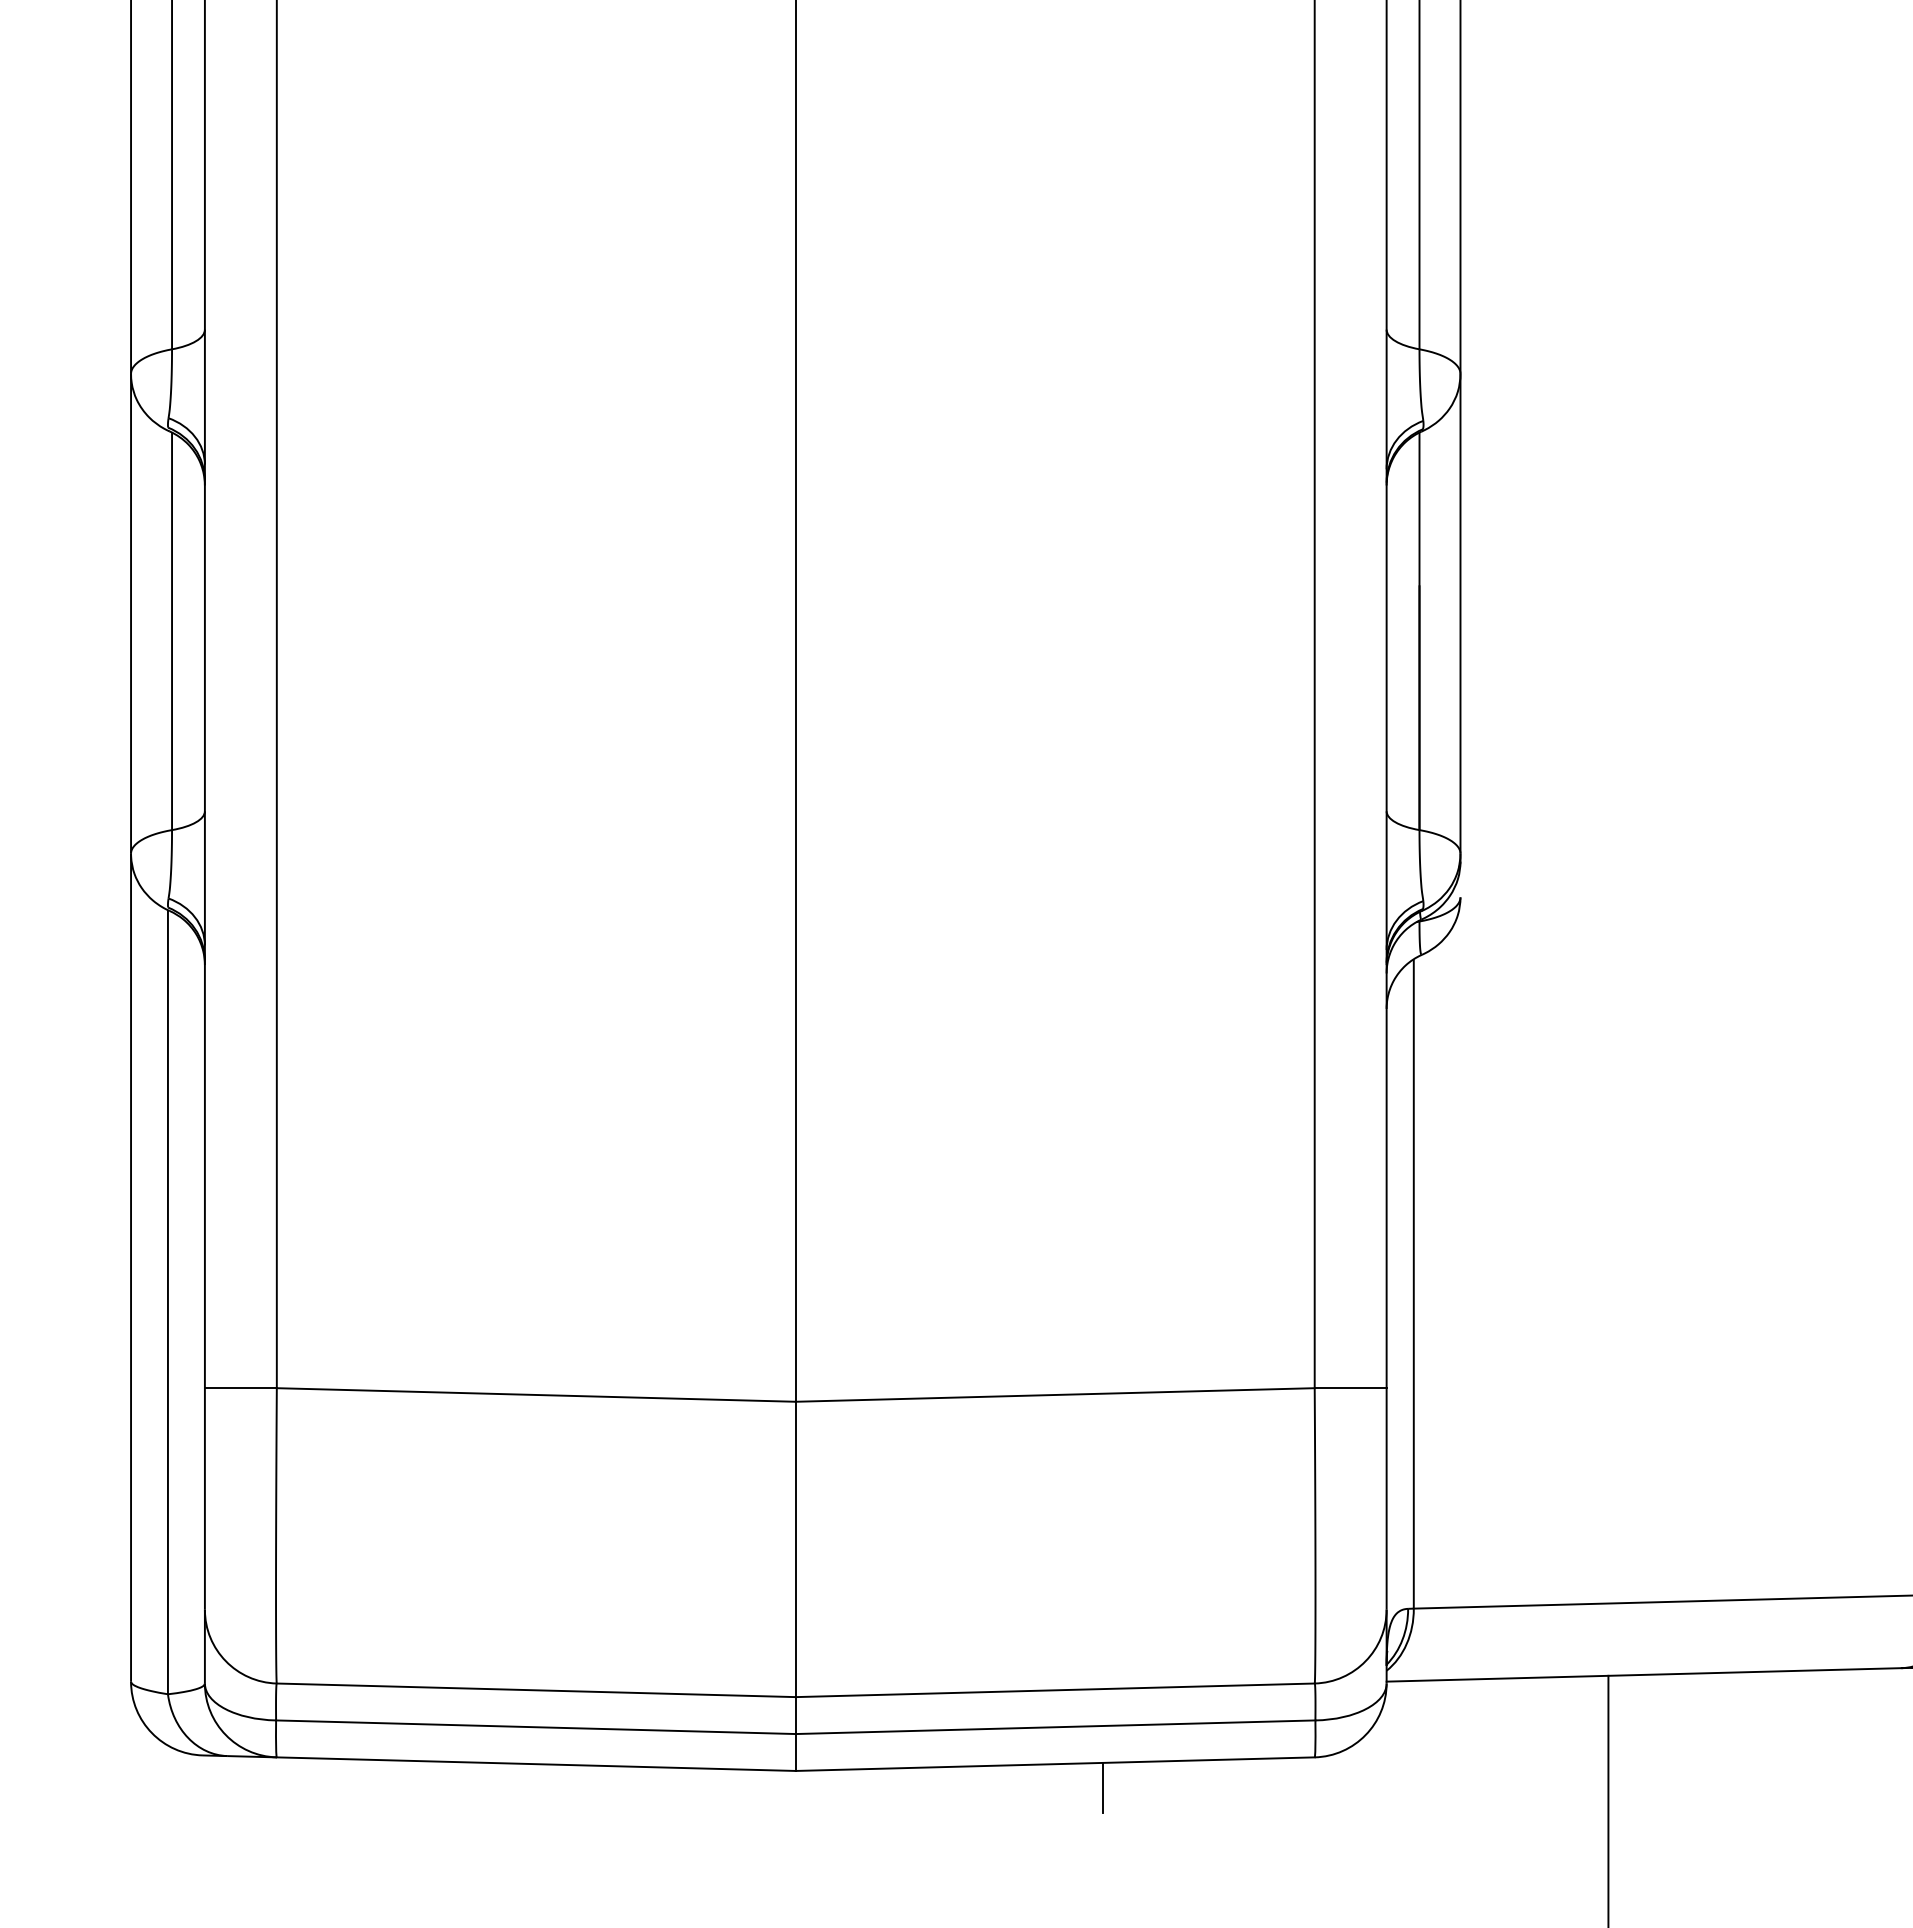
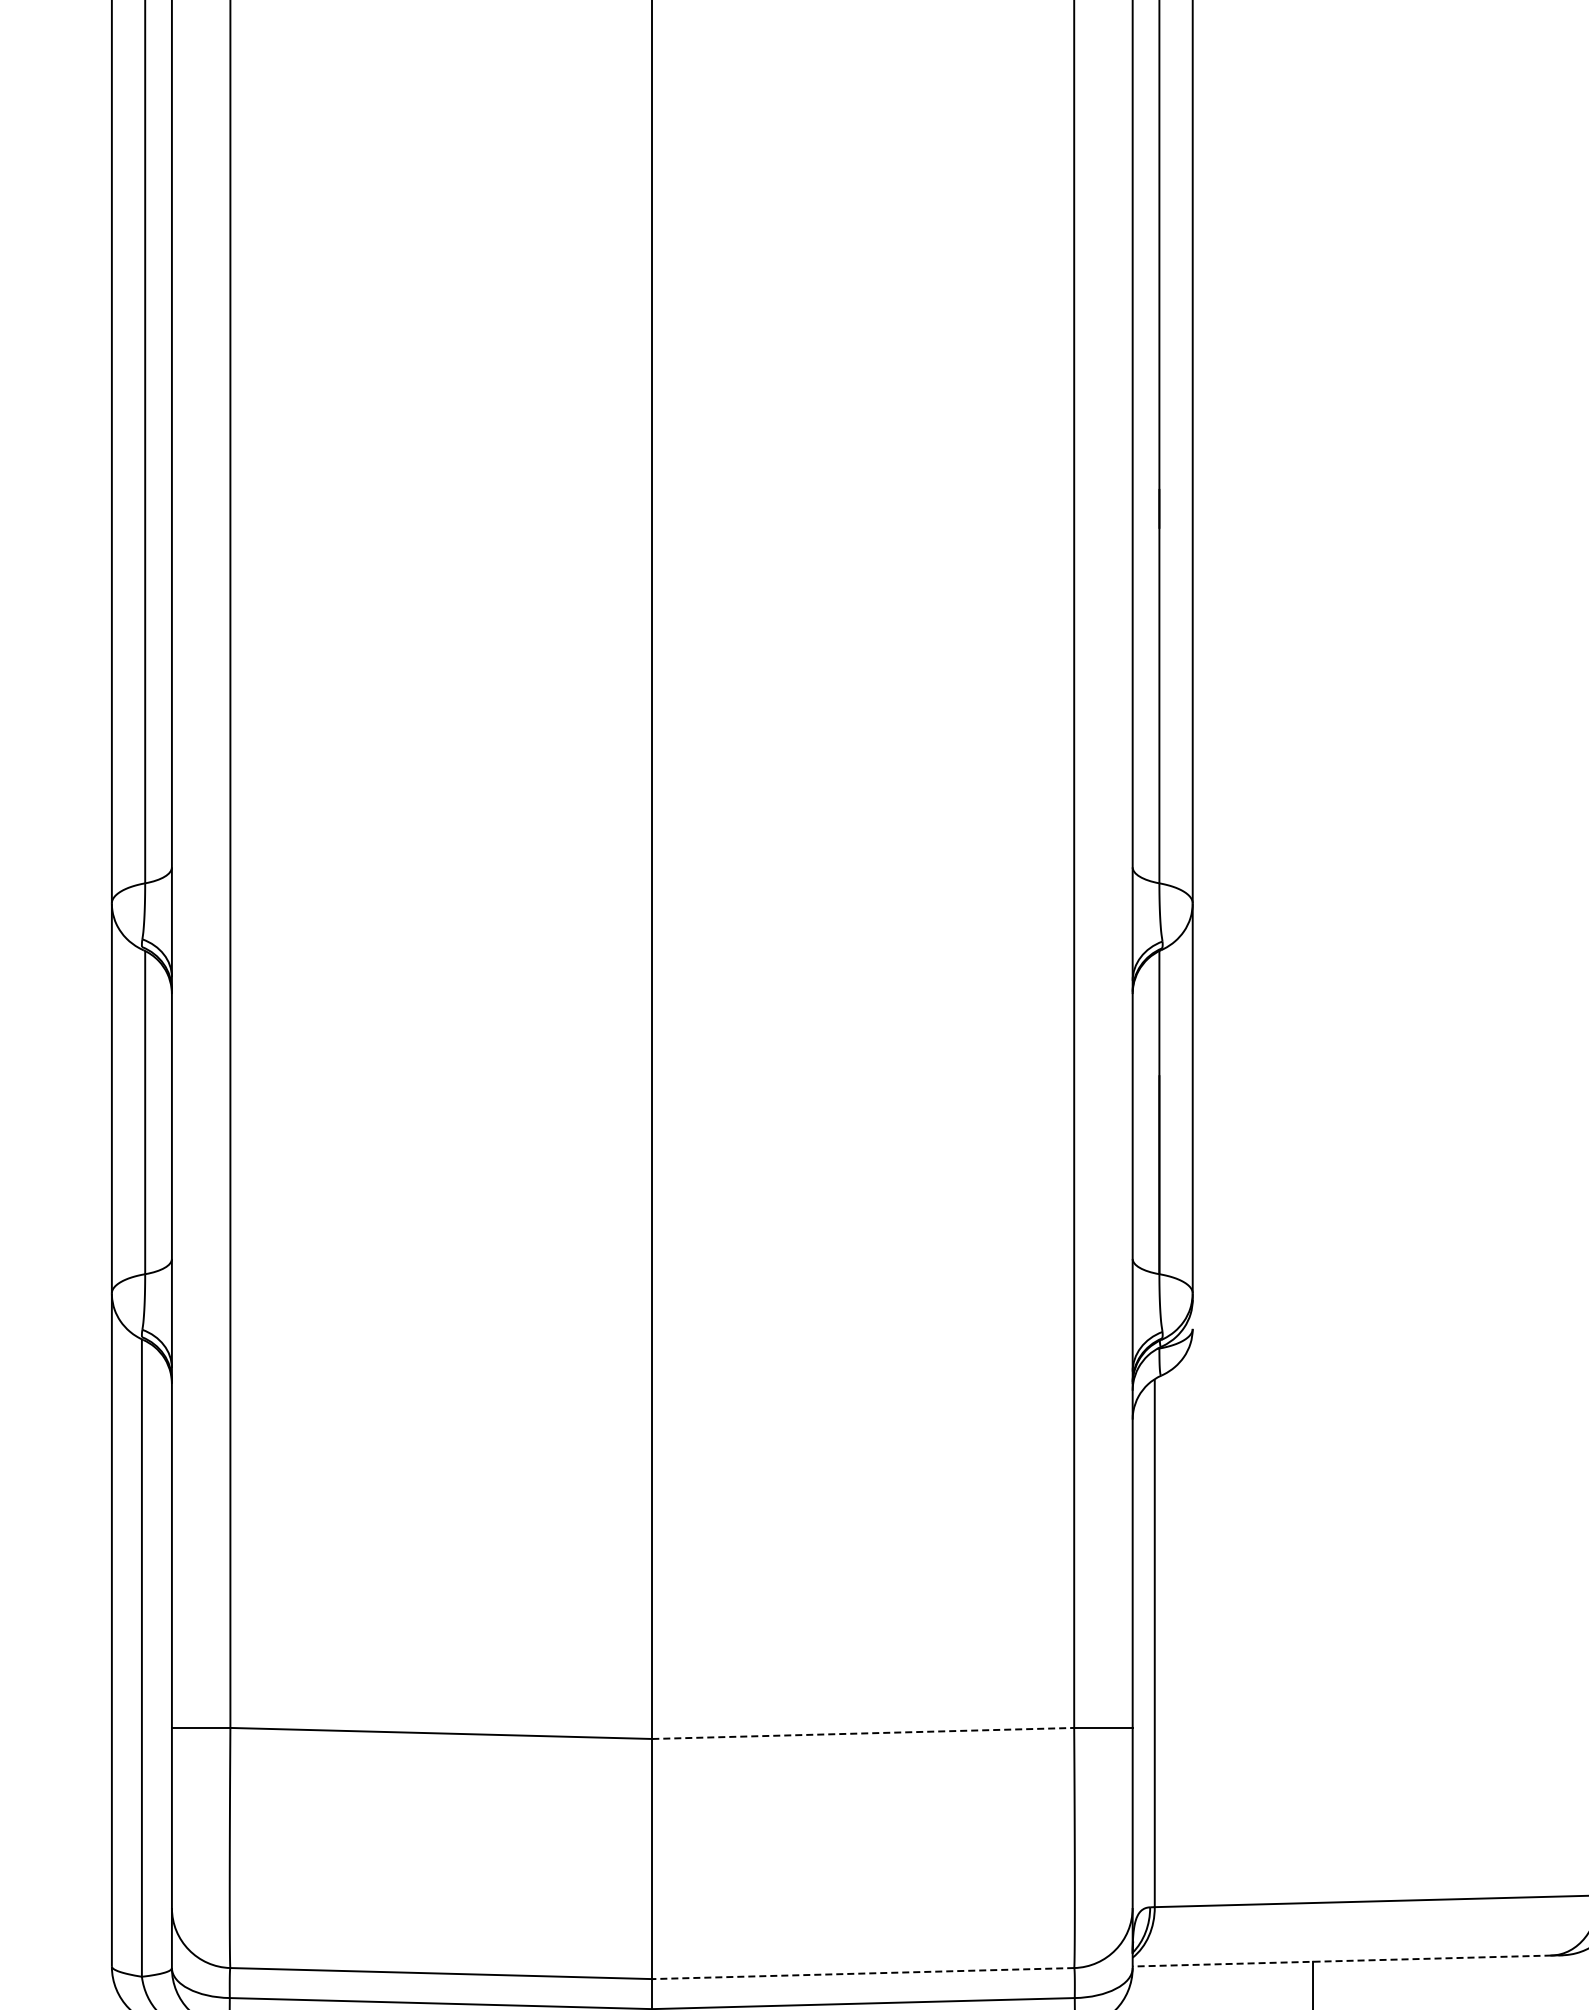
line: (1055, 1395) -> (863, 1733), solid -> dashed
line: (1643, 1675) -> (1341, 1961), solid -> dashed
line: (1054, 1690) -> (862, 1973), solid -> dashed

